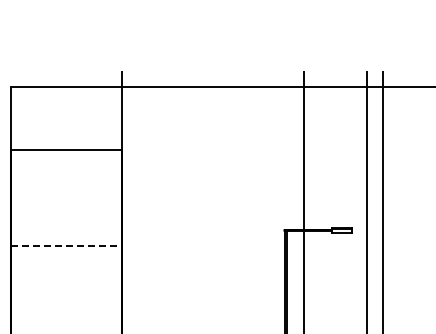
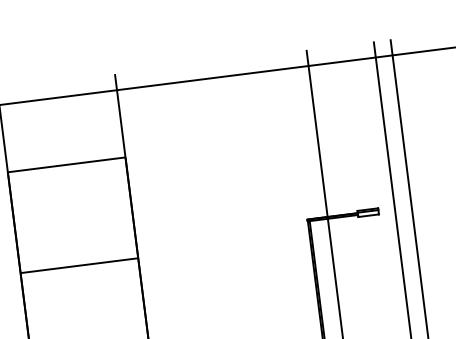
line: (66, 245) -> (79, 265), dashed -> solid

